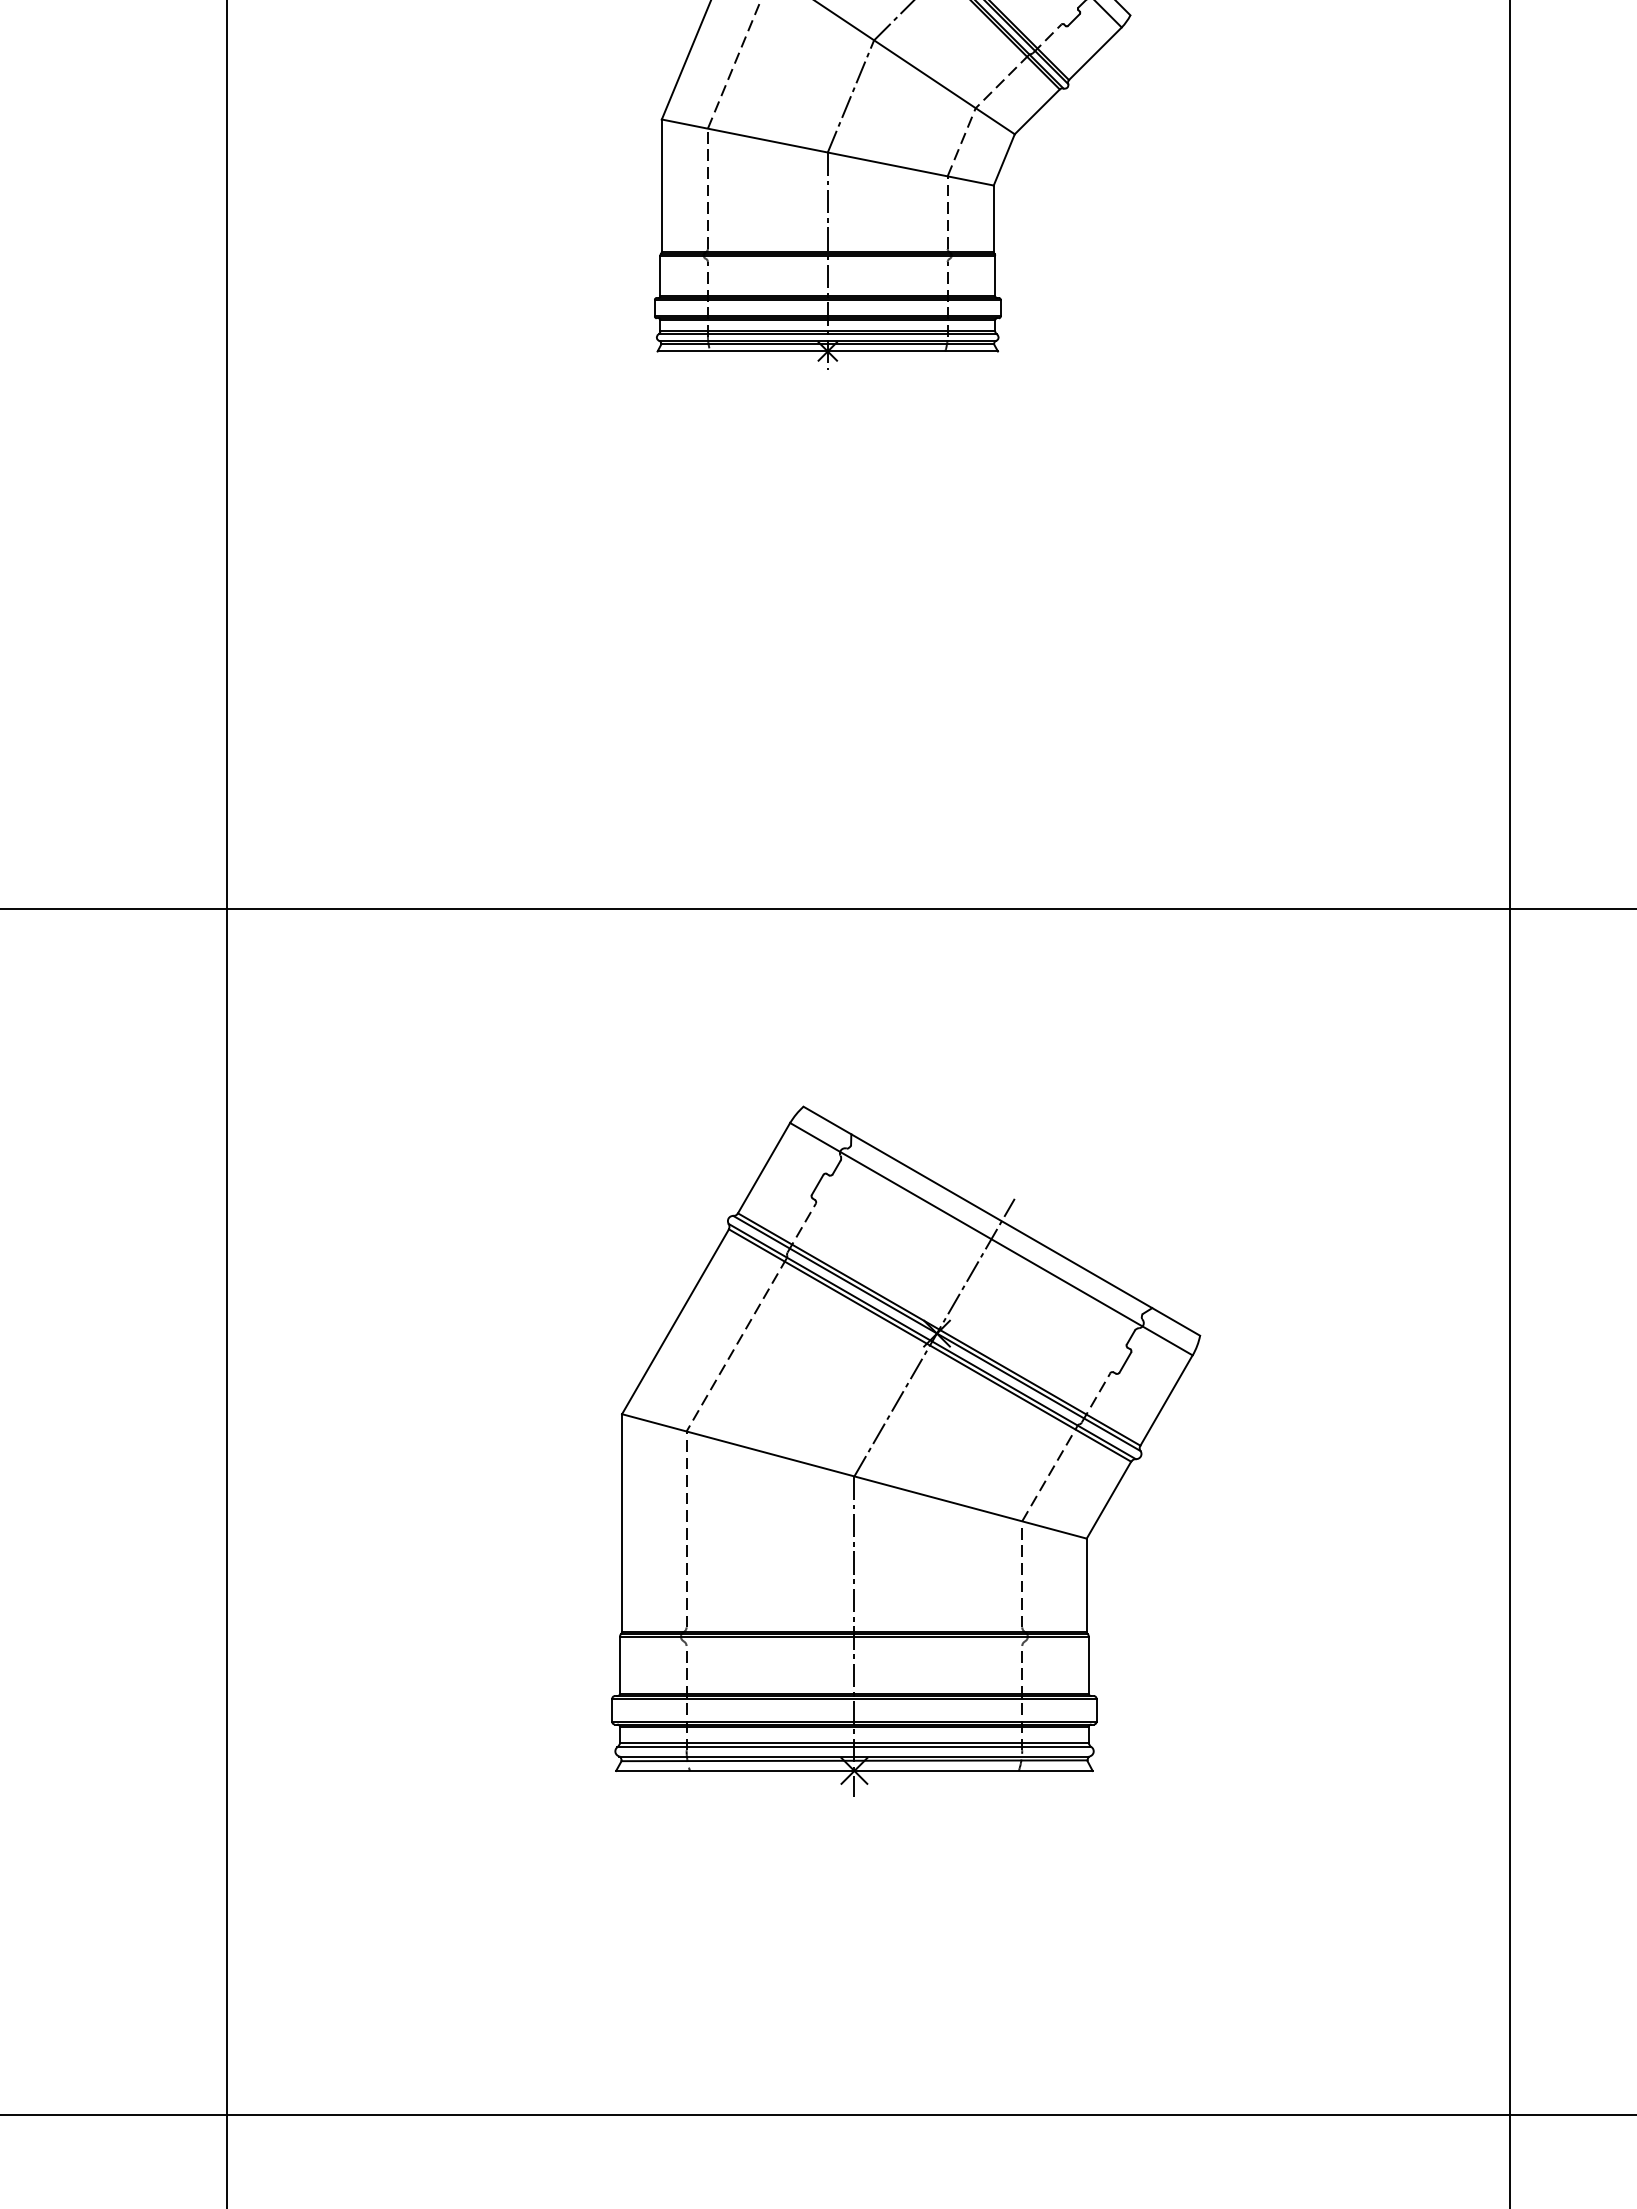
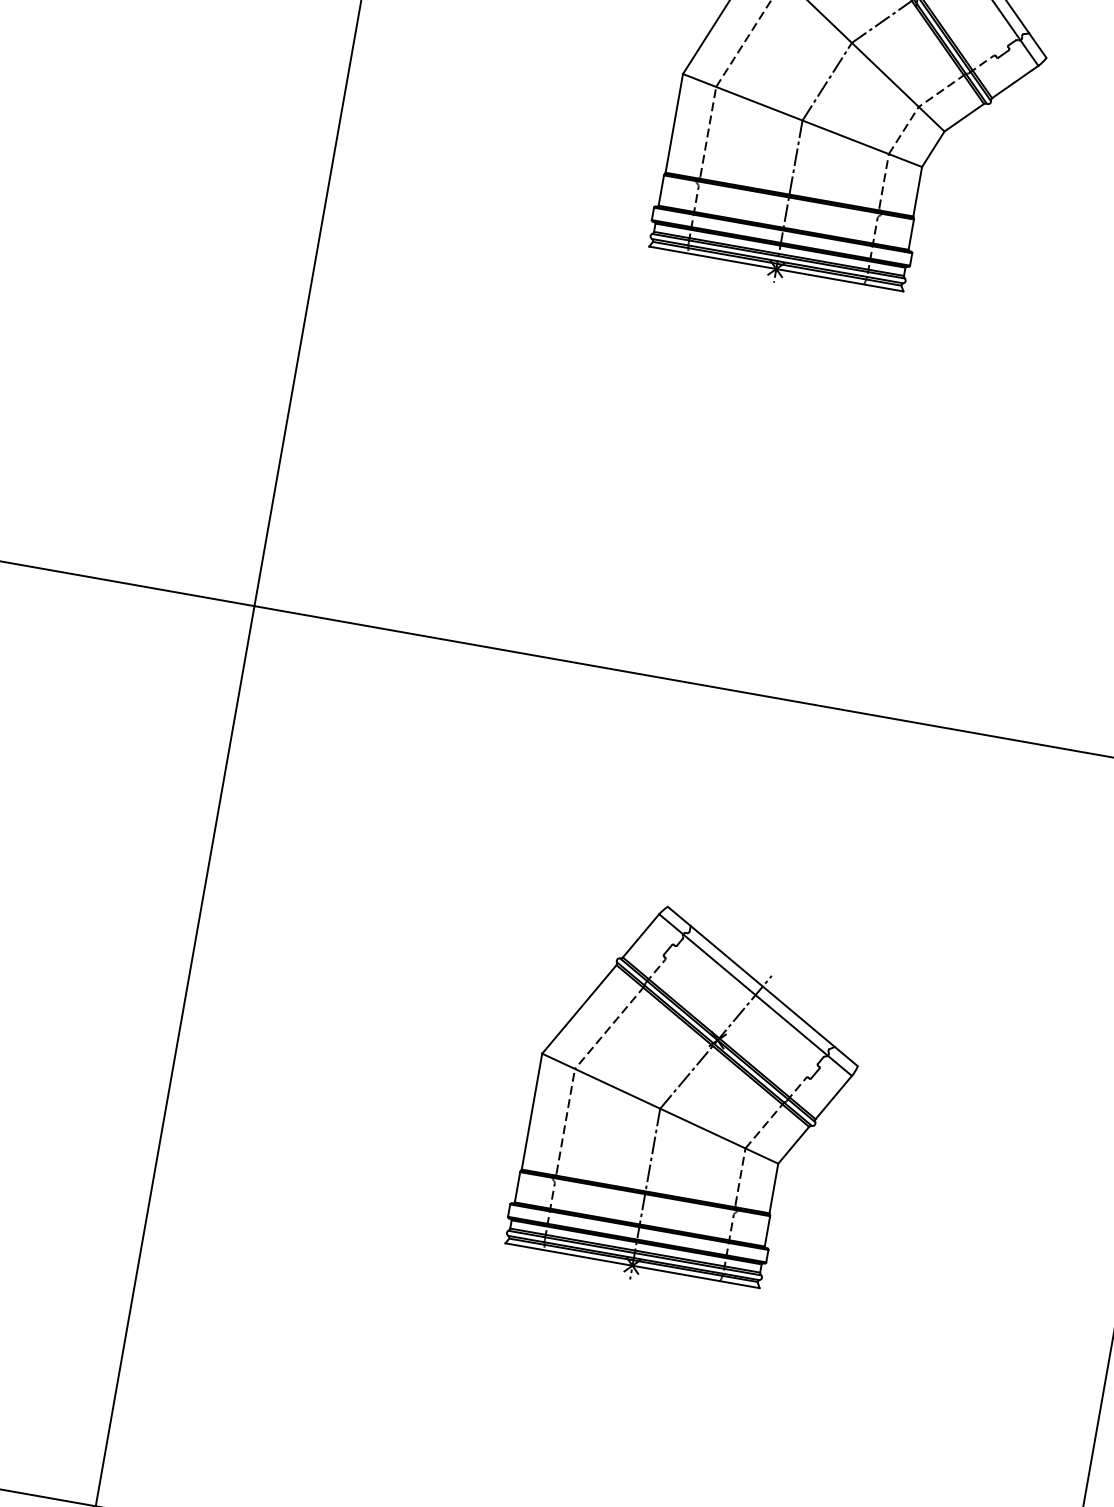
part: (906, 1450) -> (690, 1099), size x0.71

